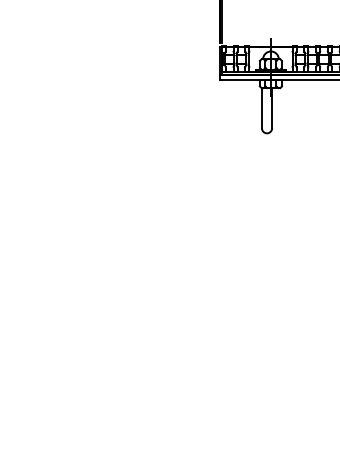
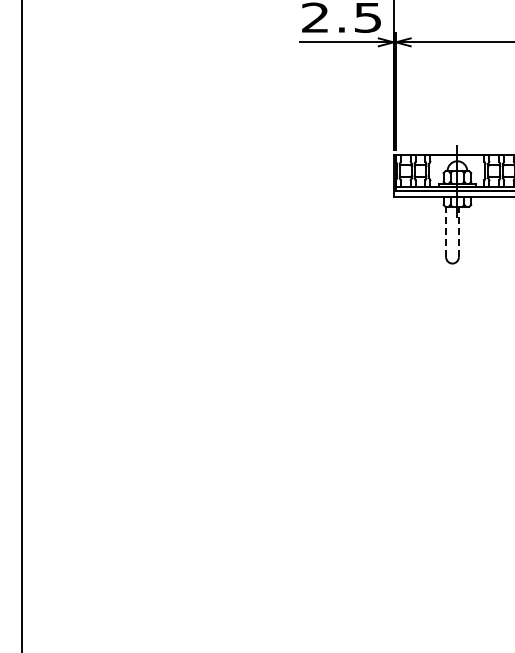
line: (262, 107) -> (446, 231), solid -> dashed
line: (271, 107) -> (458, 231), solid -> dashed

